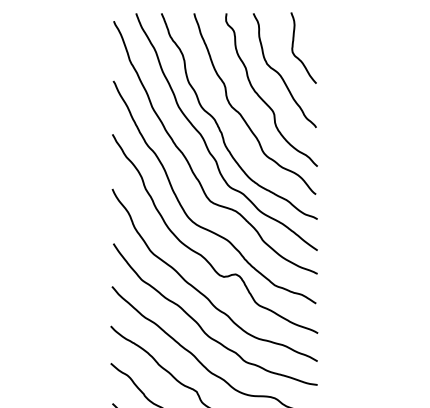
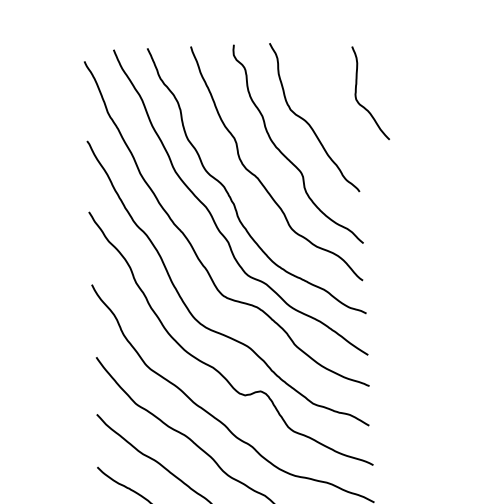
curve: (293, 47) -> (357, 93), moved

